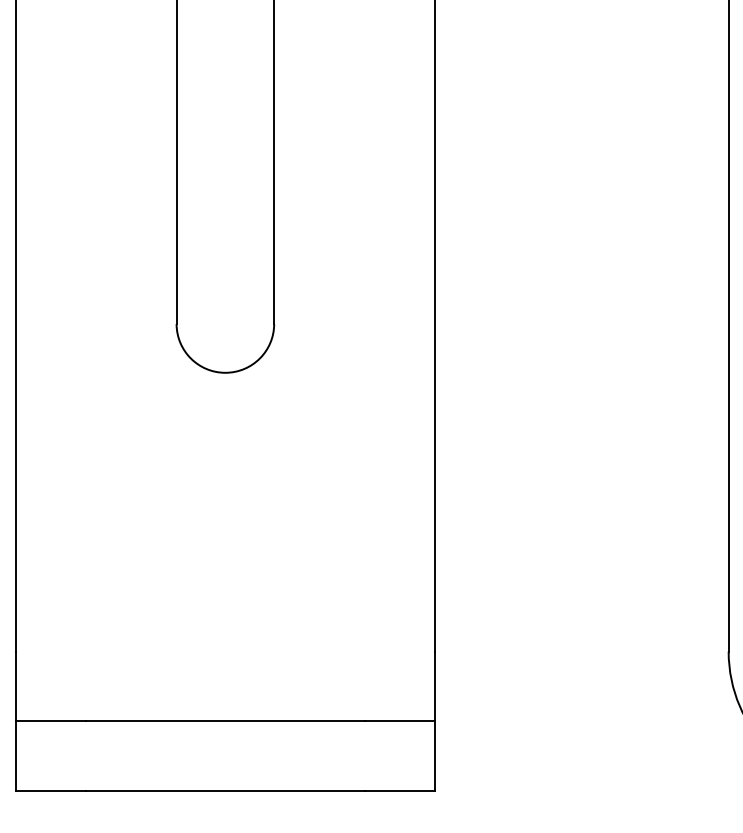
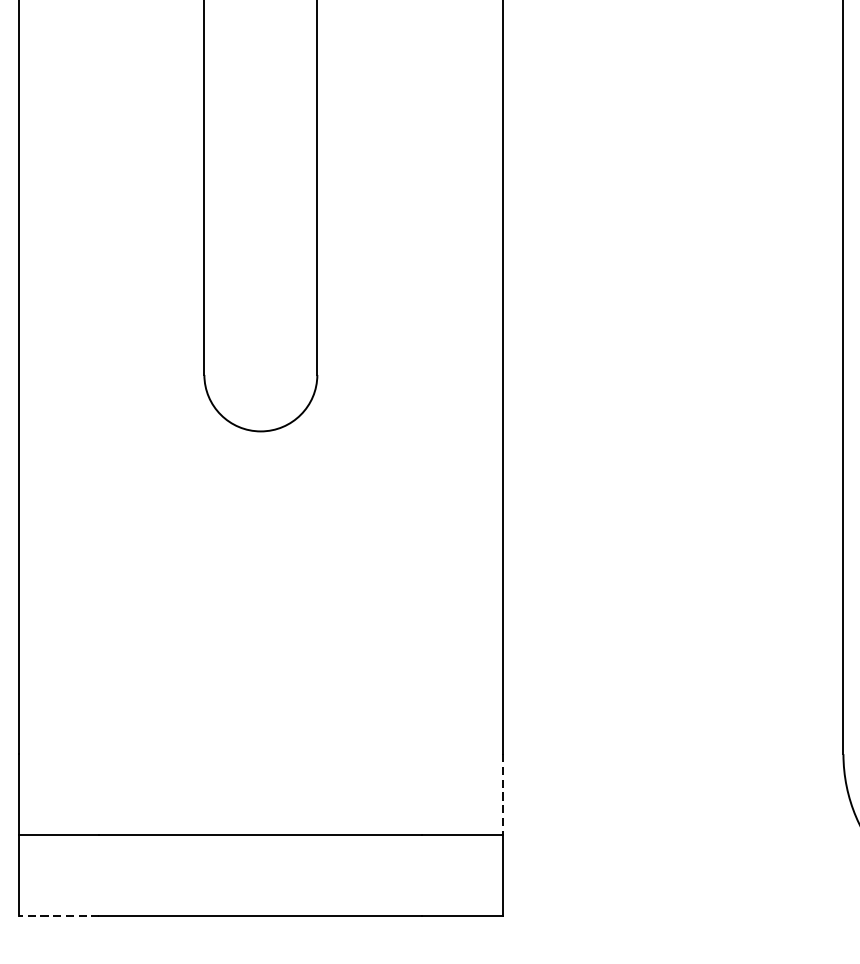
line: (434, 686) -> (502, 794), solid -> dashed
line: (51, 791) -> (59, 916), solid -> dashed

